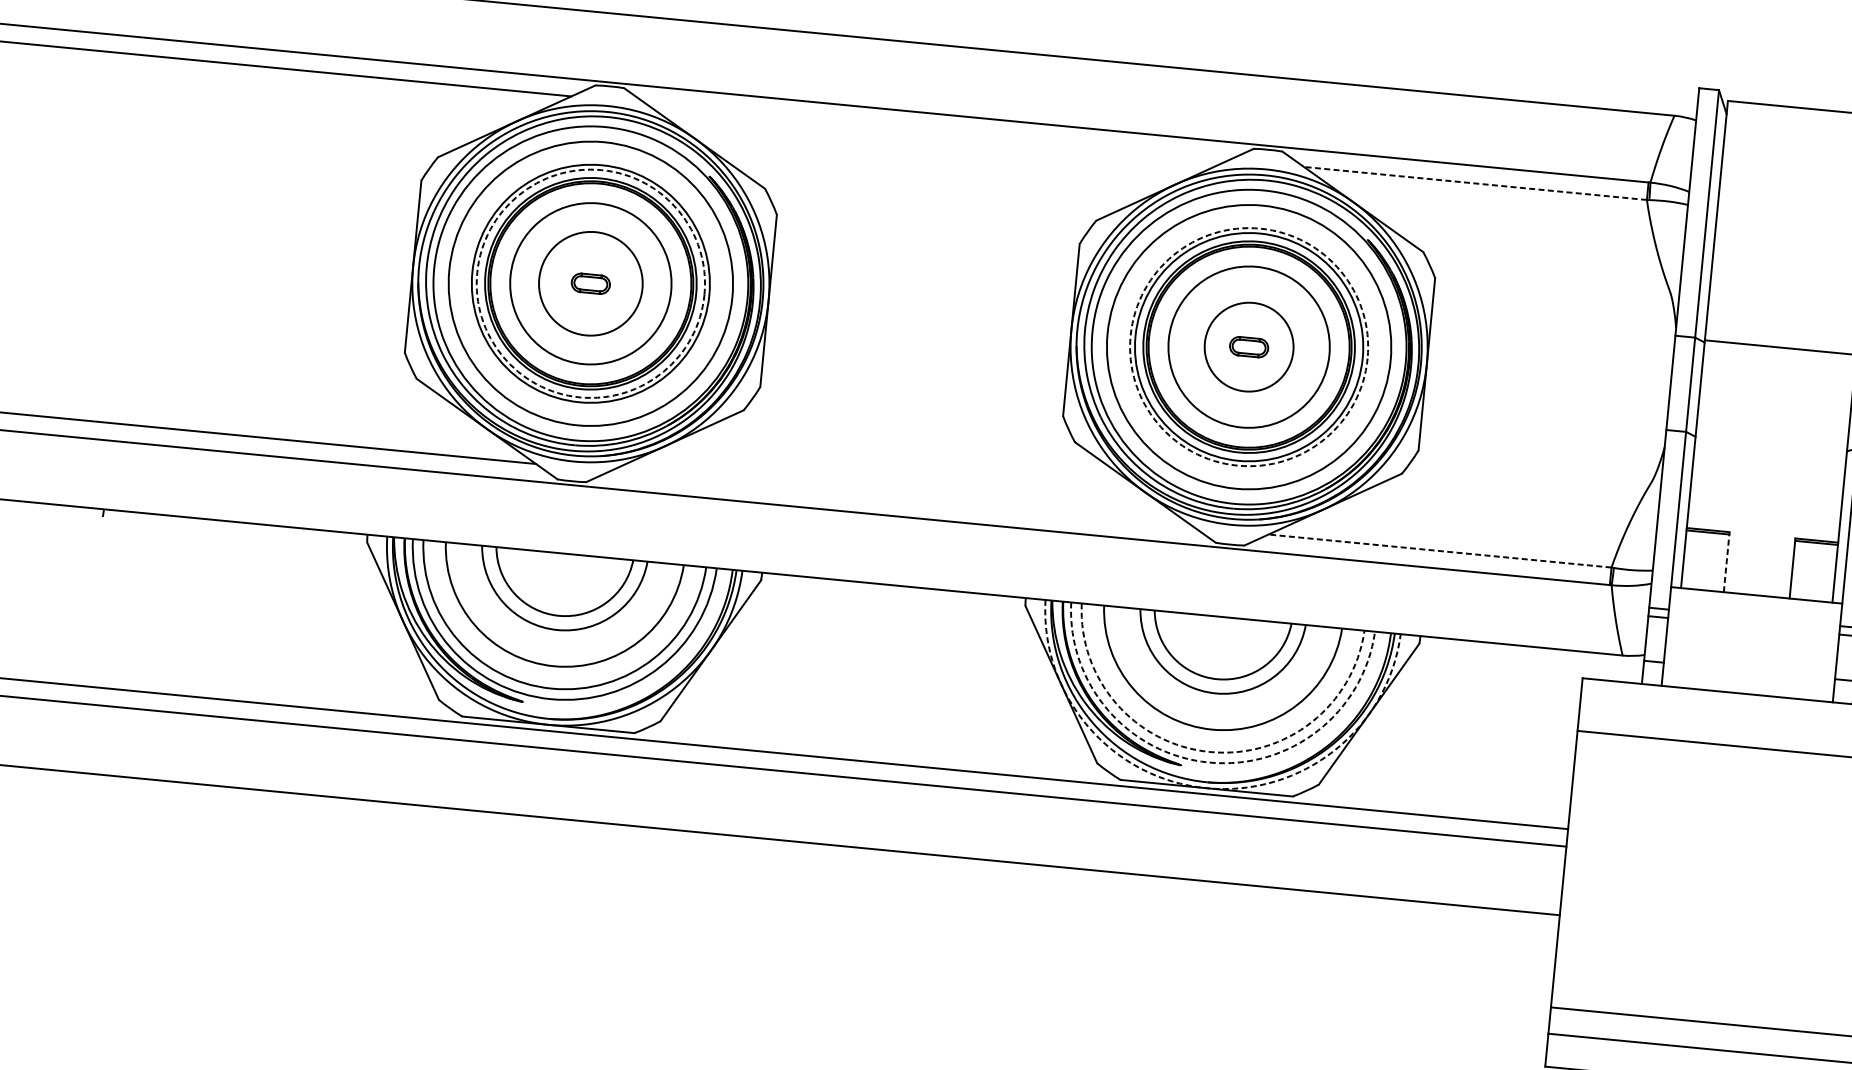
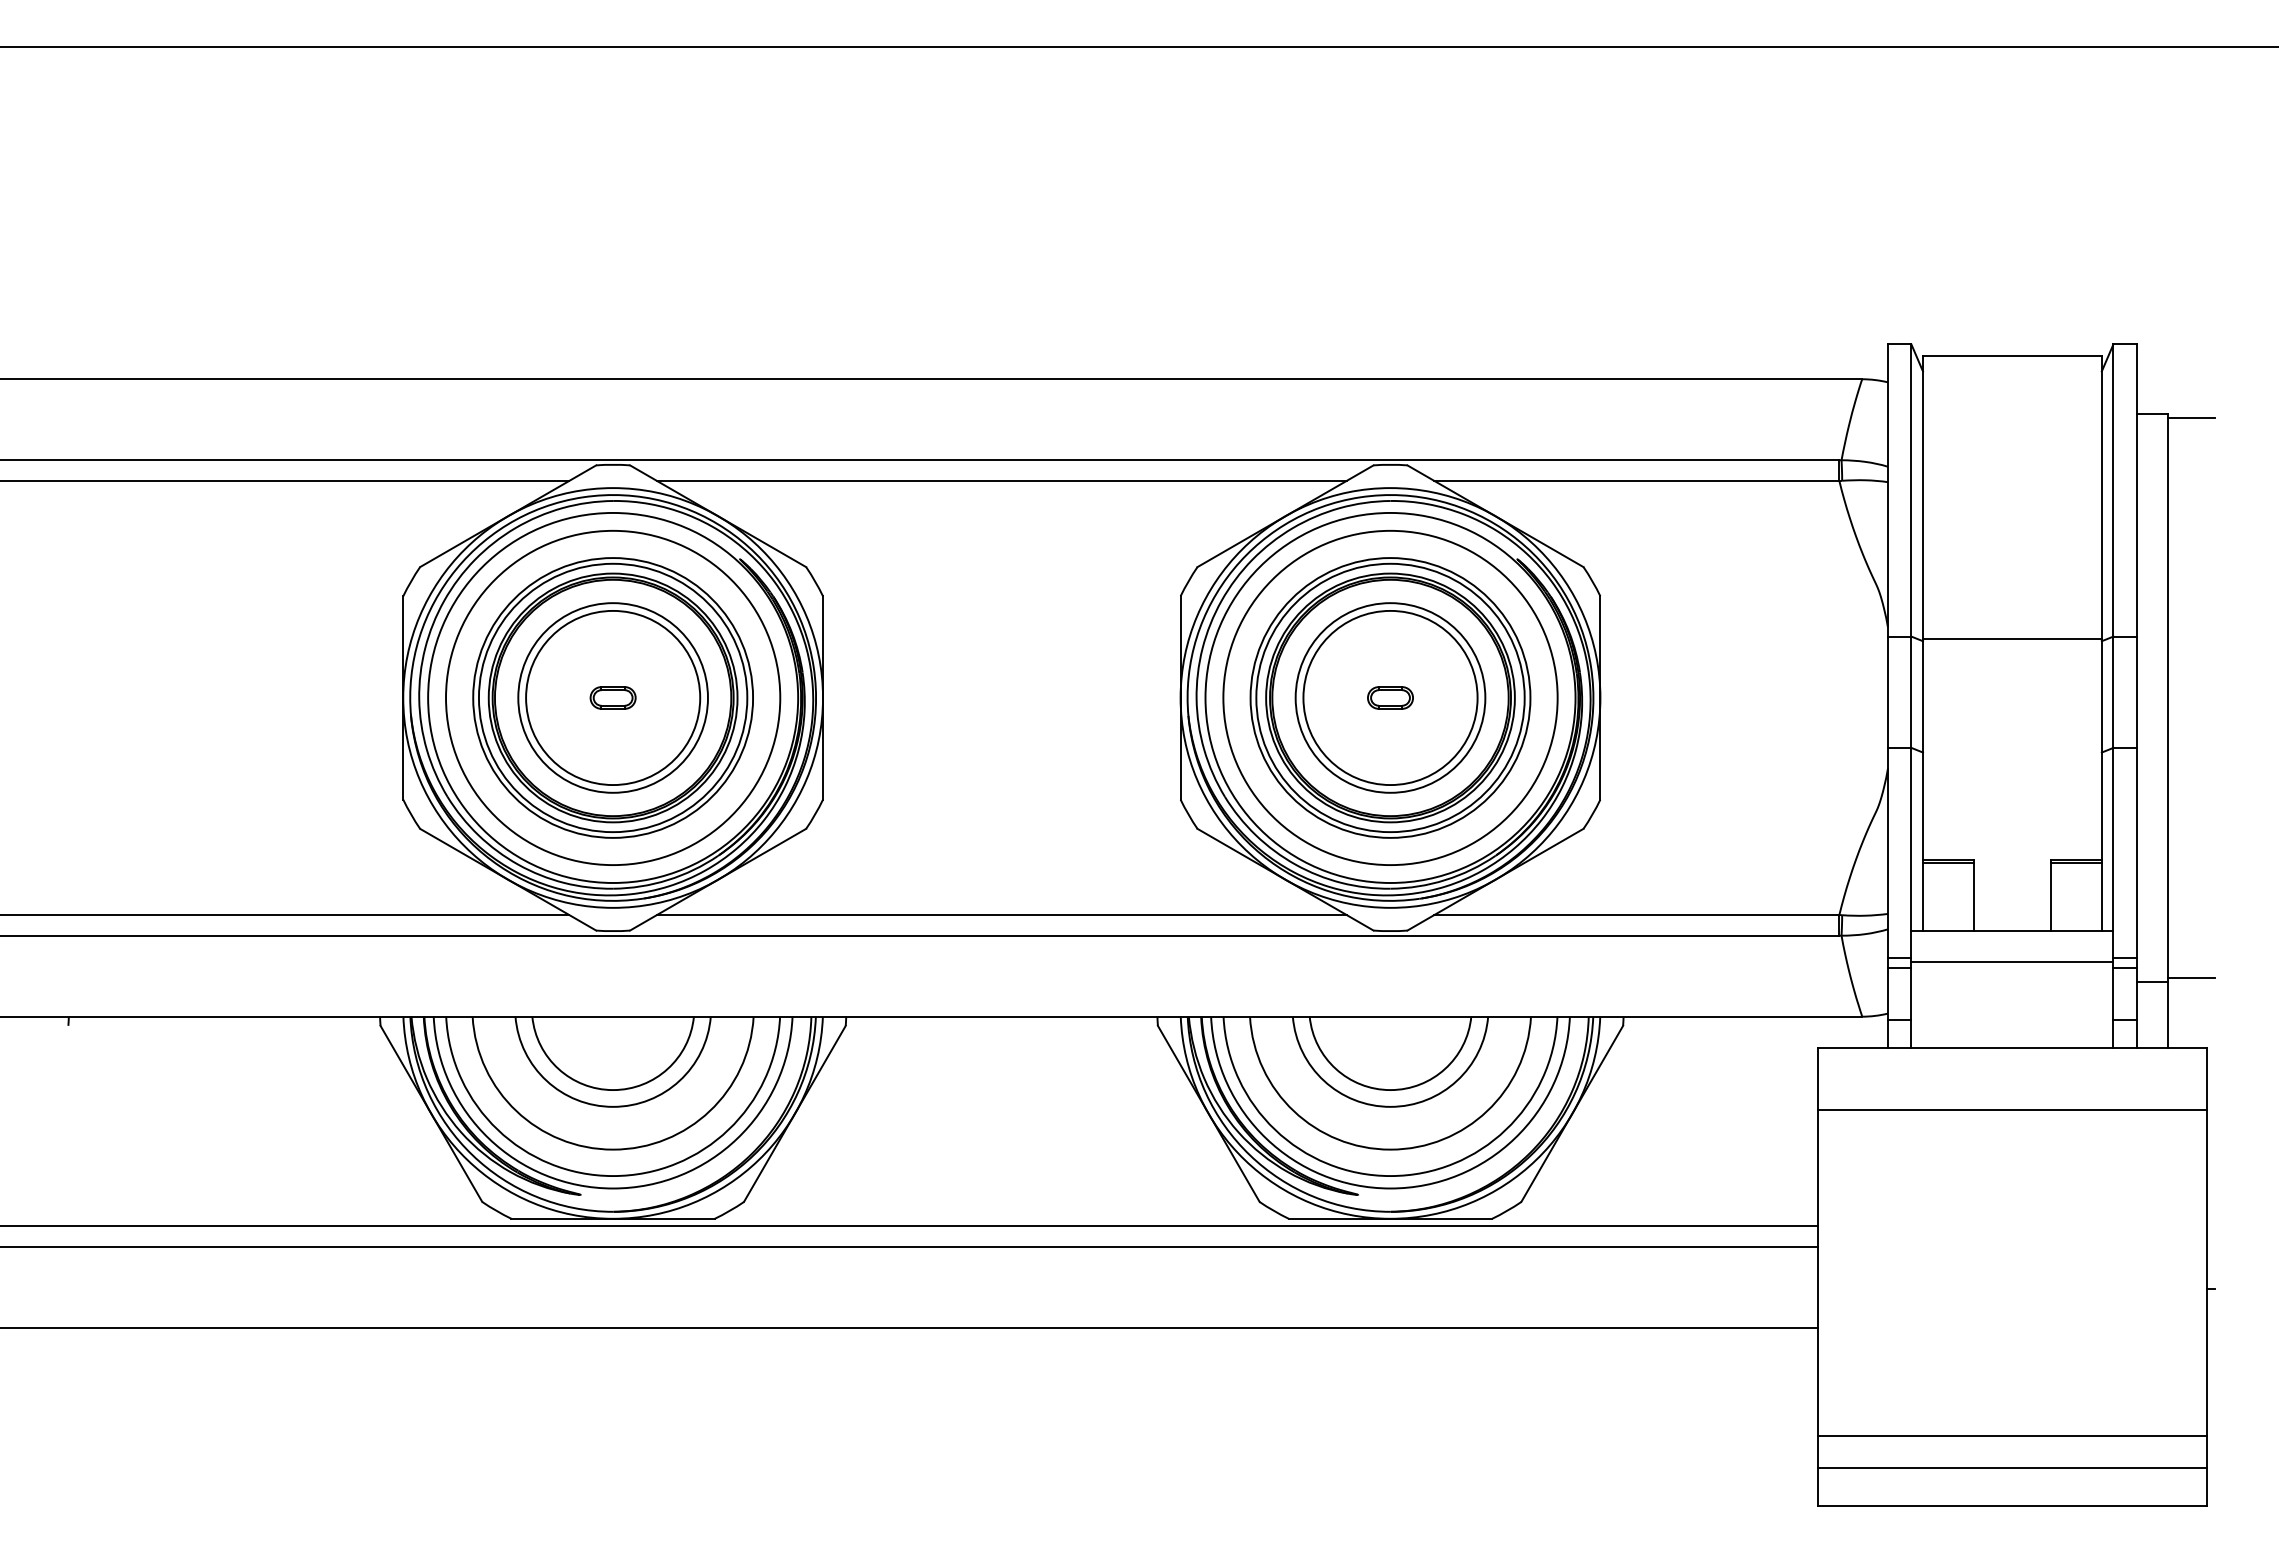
line: (937, 131) -> (1001, 480), added
line: (1475, 183) -> (1636, 480), dashed -> solid
circle: (590, 283) -> (612, 697), dashed -> solid
circle: (591, 283) -> (613, 697), size x1.43
circle: (1249, 346) -> (1390, 697), dashed -> solid
circle: (1249, 346) -> (1390, 697), size x1.67
line: (901, 499) -> (1001, 915), added
line: (1439, 551) -> (1636, 915), dashed -> solid
line: (1726, 561) -> (1973, 895), dashed -> solid
line: (1754, 621) -> (2012, 962), added
arc: (1210, 752) -> (1390, 1176), dashed -> solid
arc: (1209, 762) -> (1390, 1188), dashed -> solid
arc: (1206, 787) -> (1390, 1218), dashed -> solid

